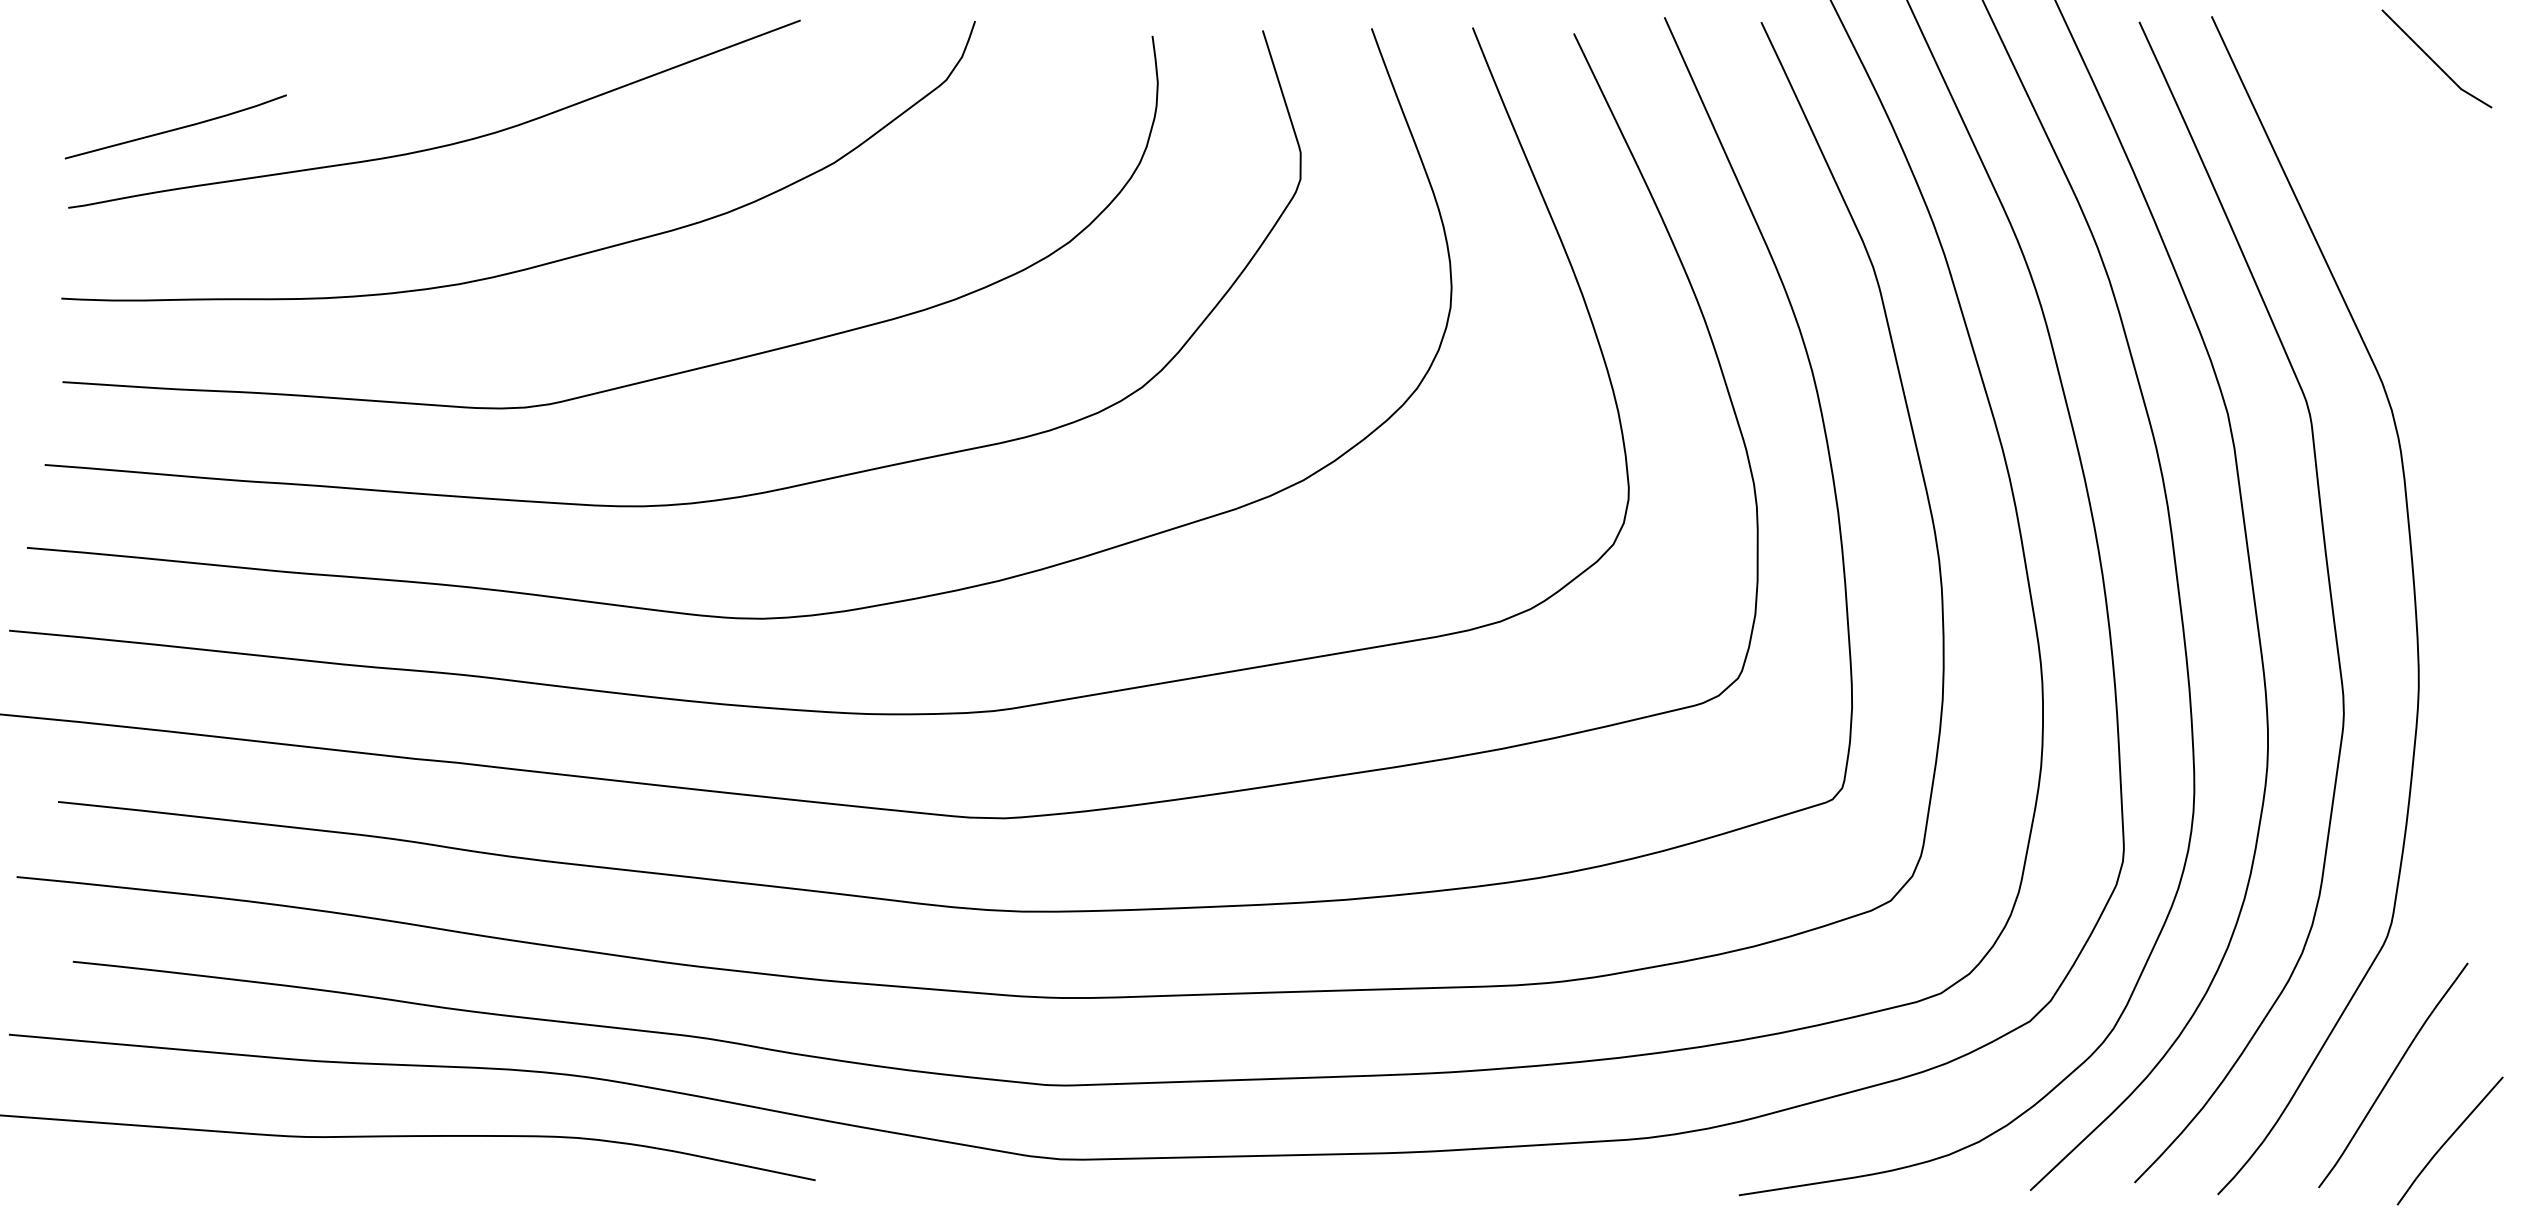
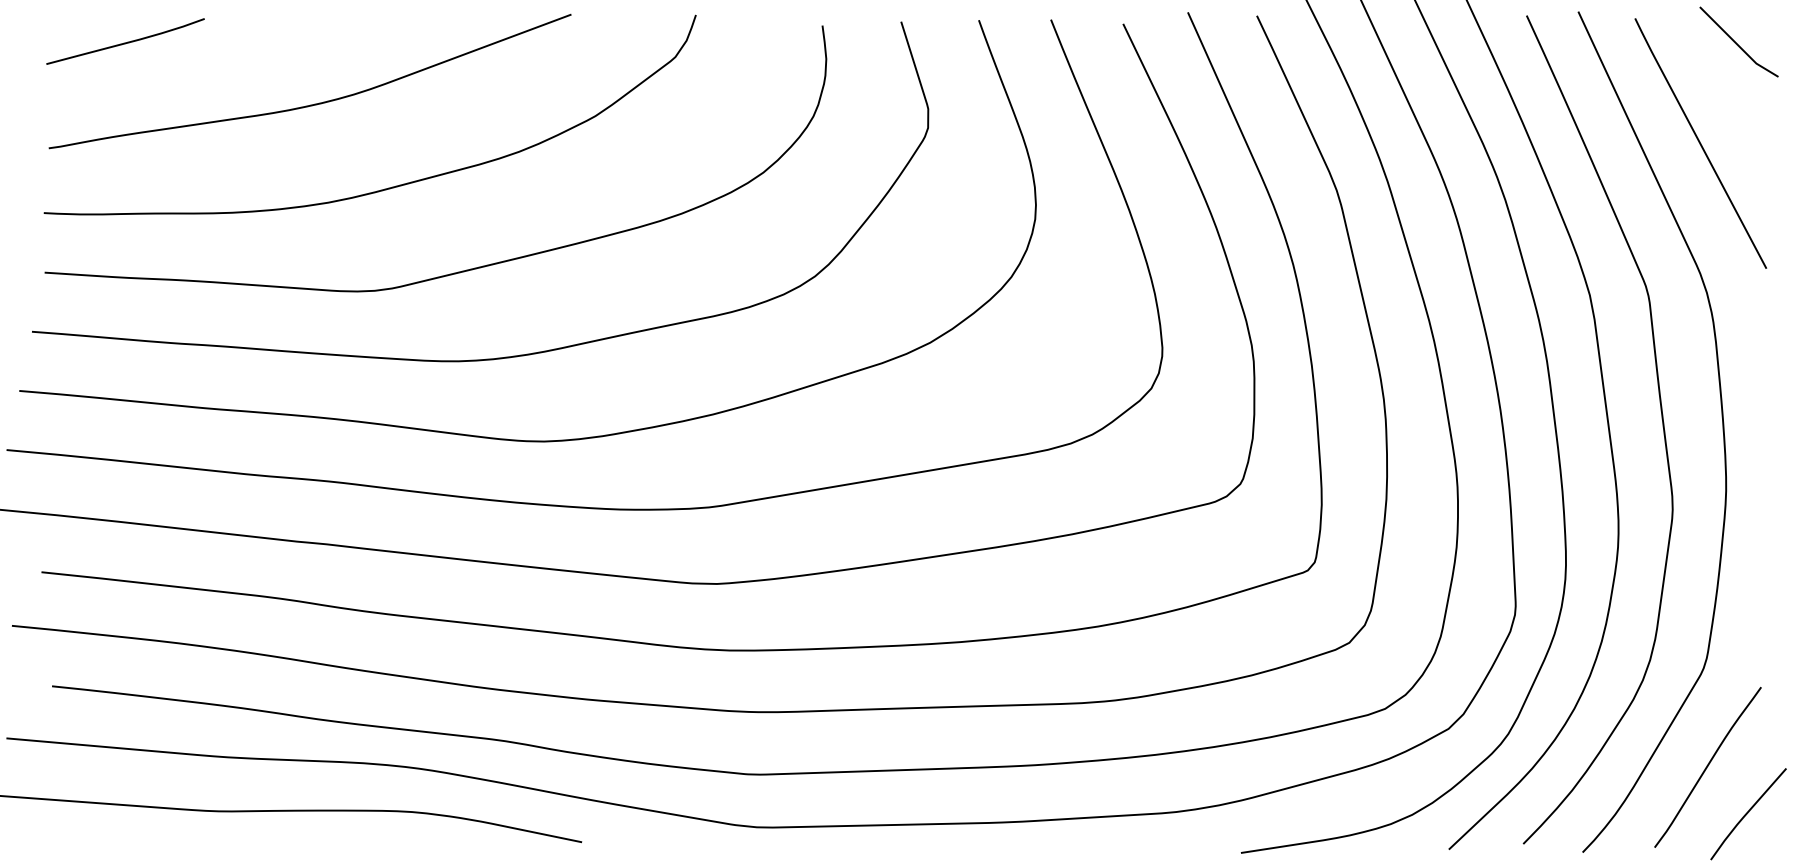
curve: (175, 128) -> (125, 42), moved
line: (2382, 201) -> (1700, 143), added

